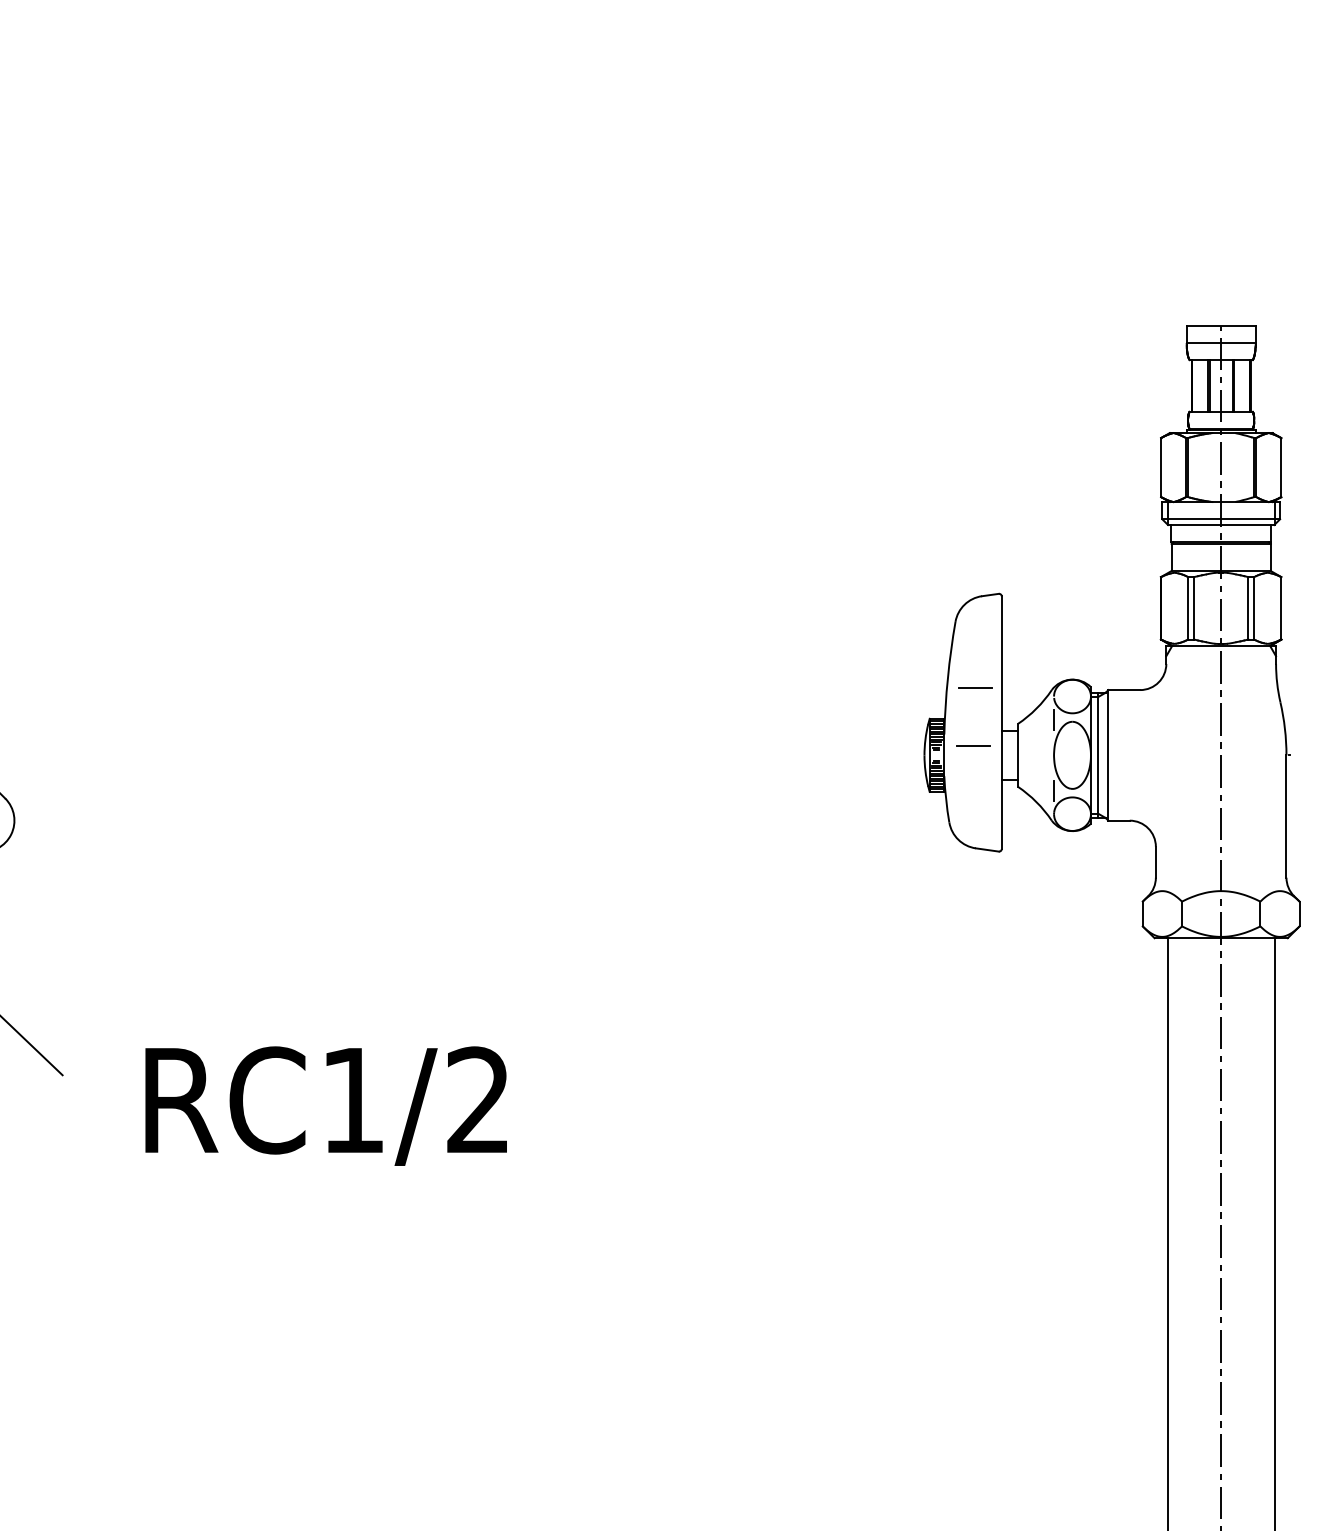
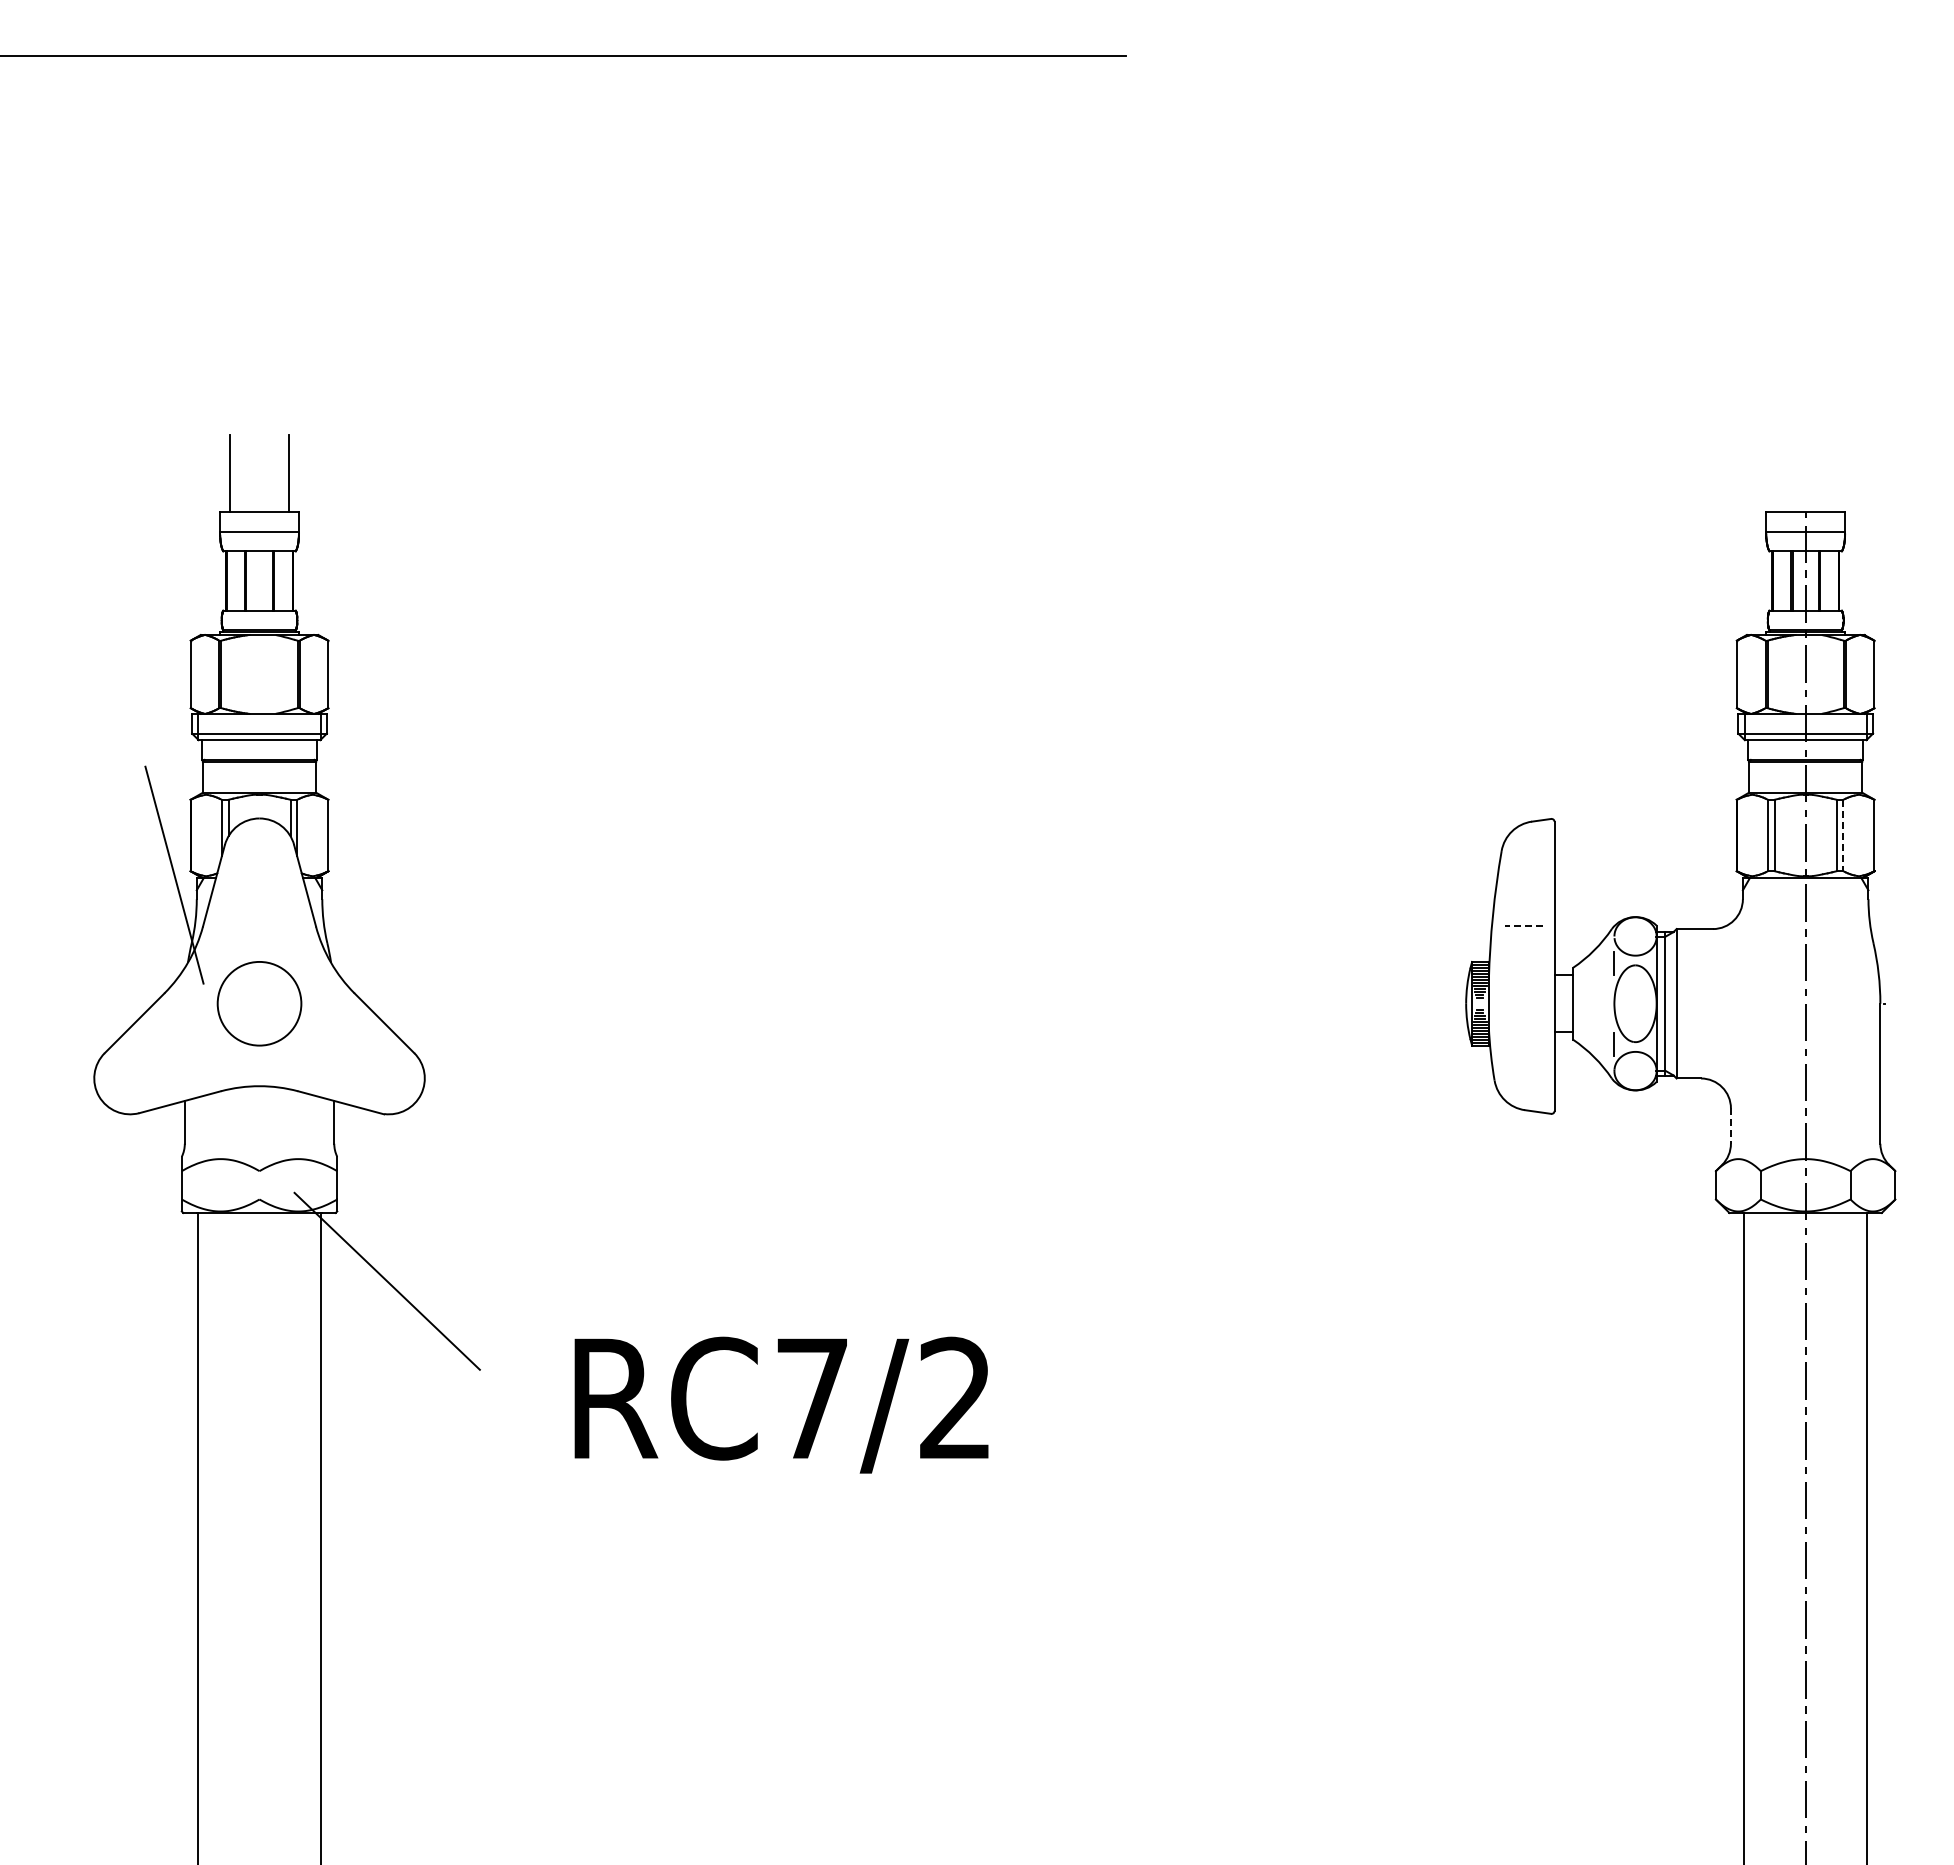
line: (1254, 608) -> (1843, 835), solid -> dashed
line: (975, 687) -> (1524, 926), solid -> dashed
line: (973, 746) -> (1522, 993), removed
line: (1155, 862) -> (1730, 1126), solid -> dashed
text: (352, 1100) -> (811, 1398), RC1/2 -> RC7/2

